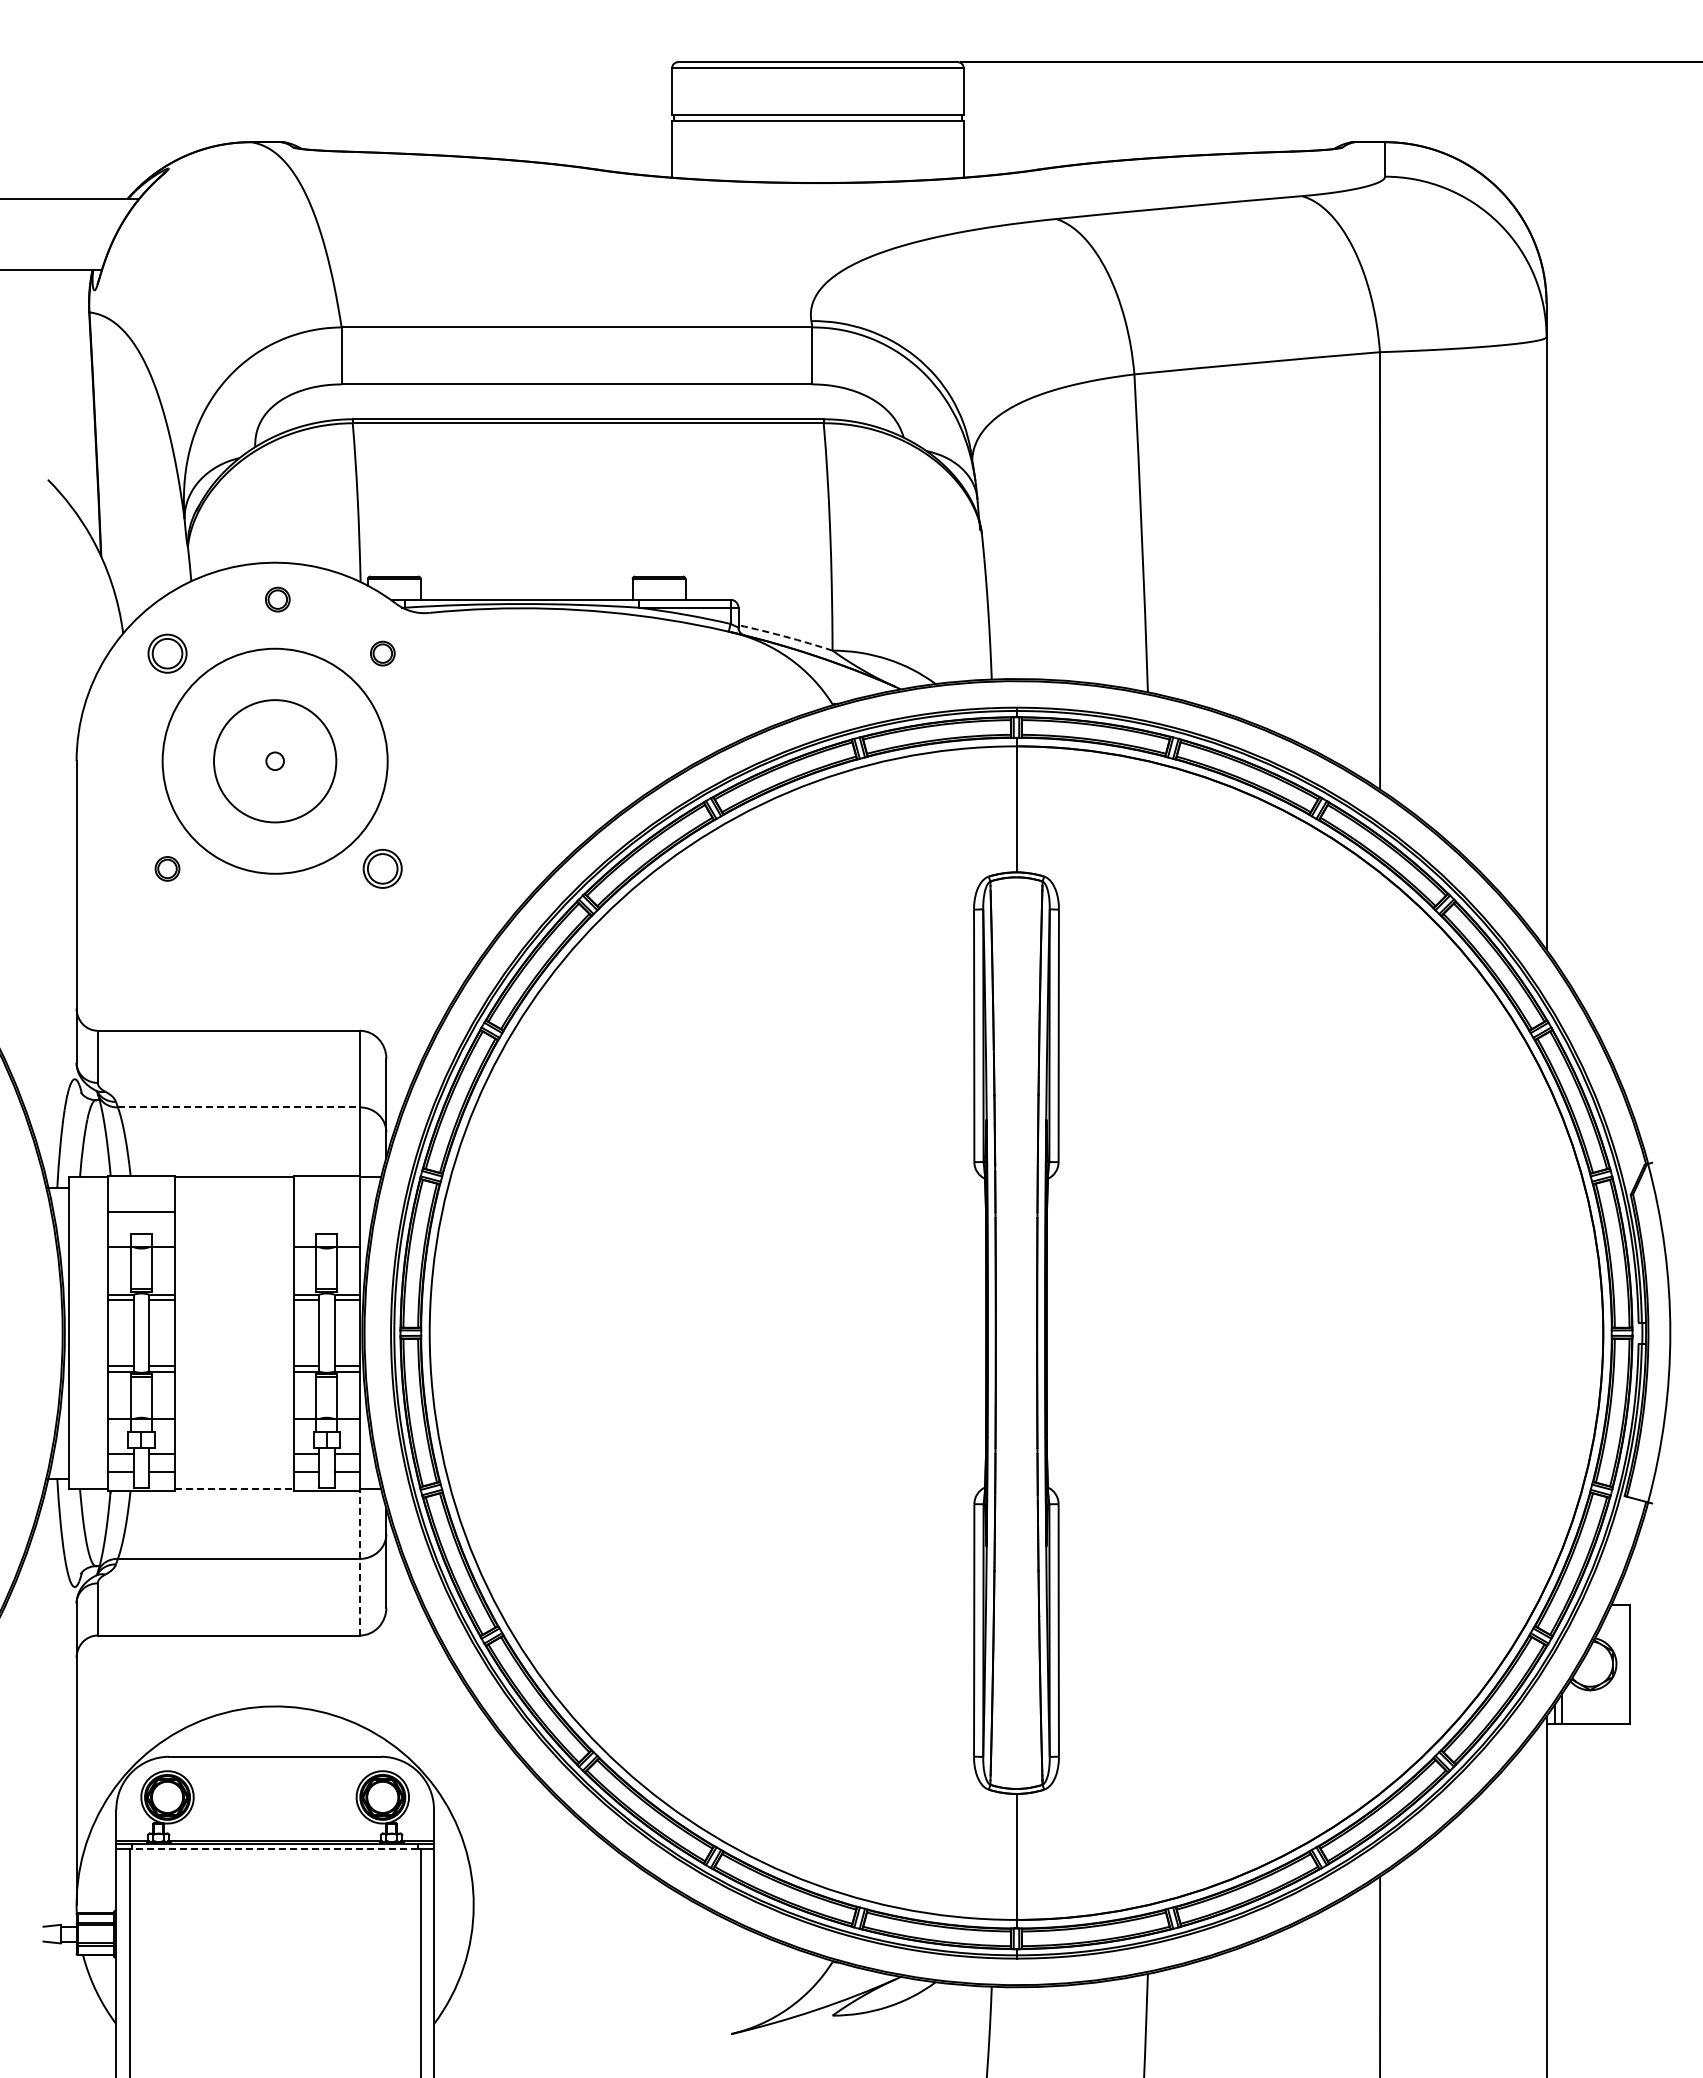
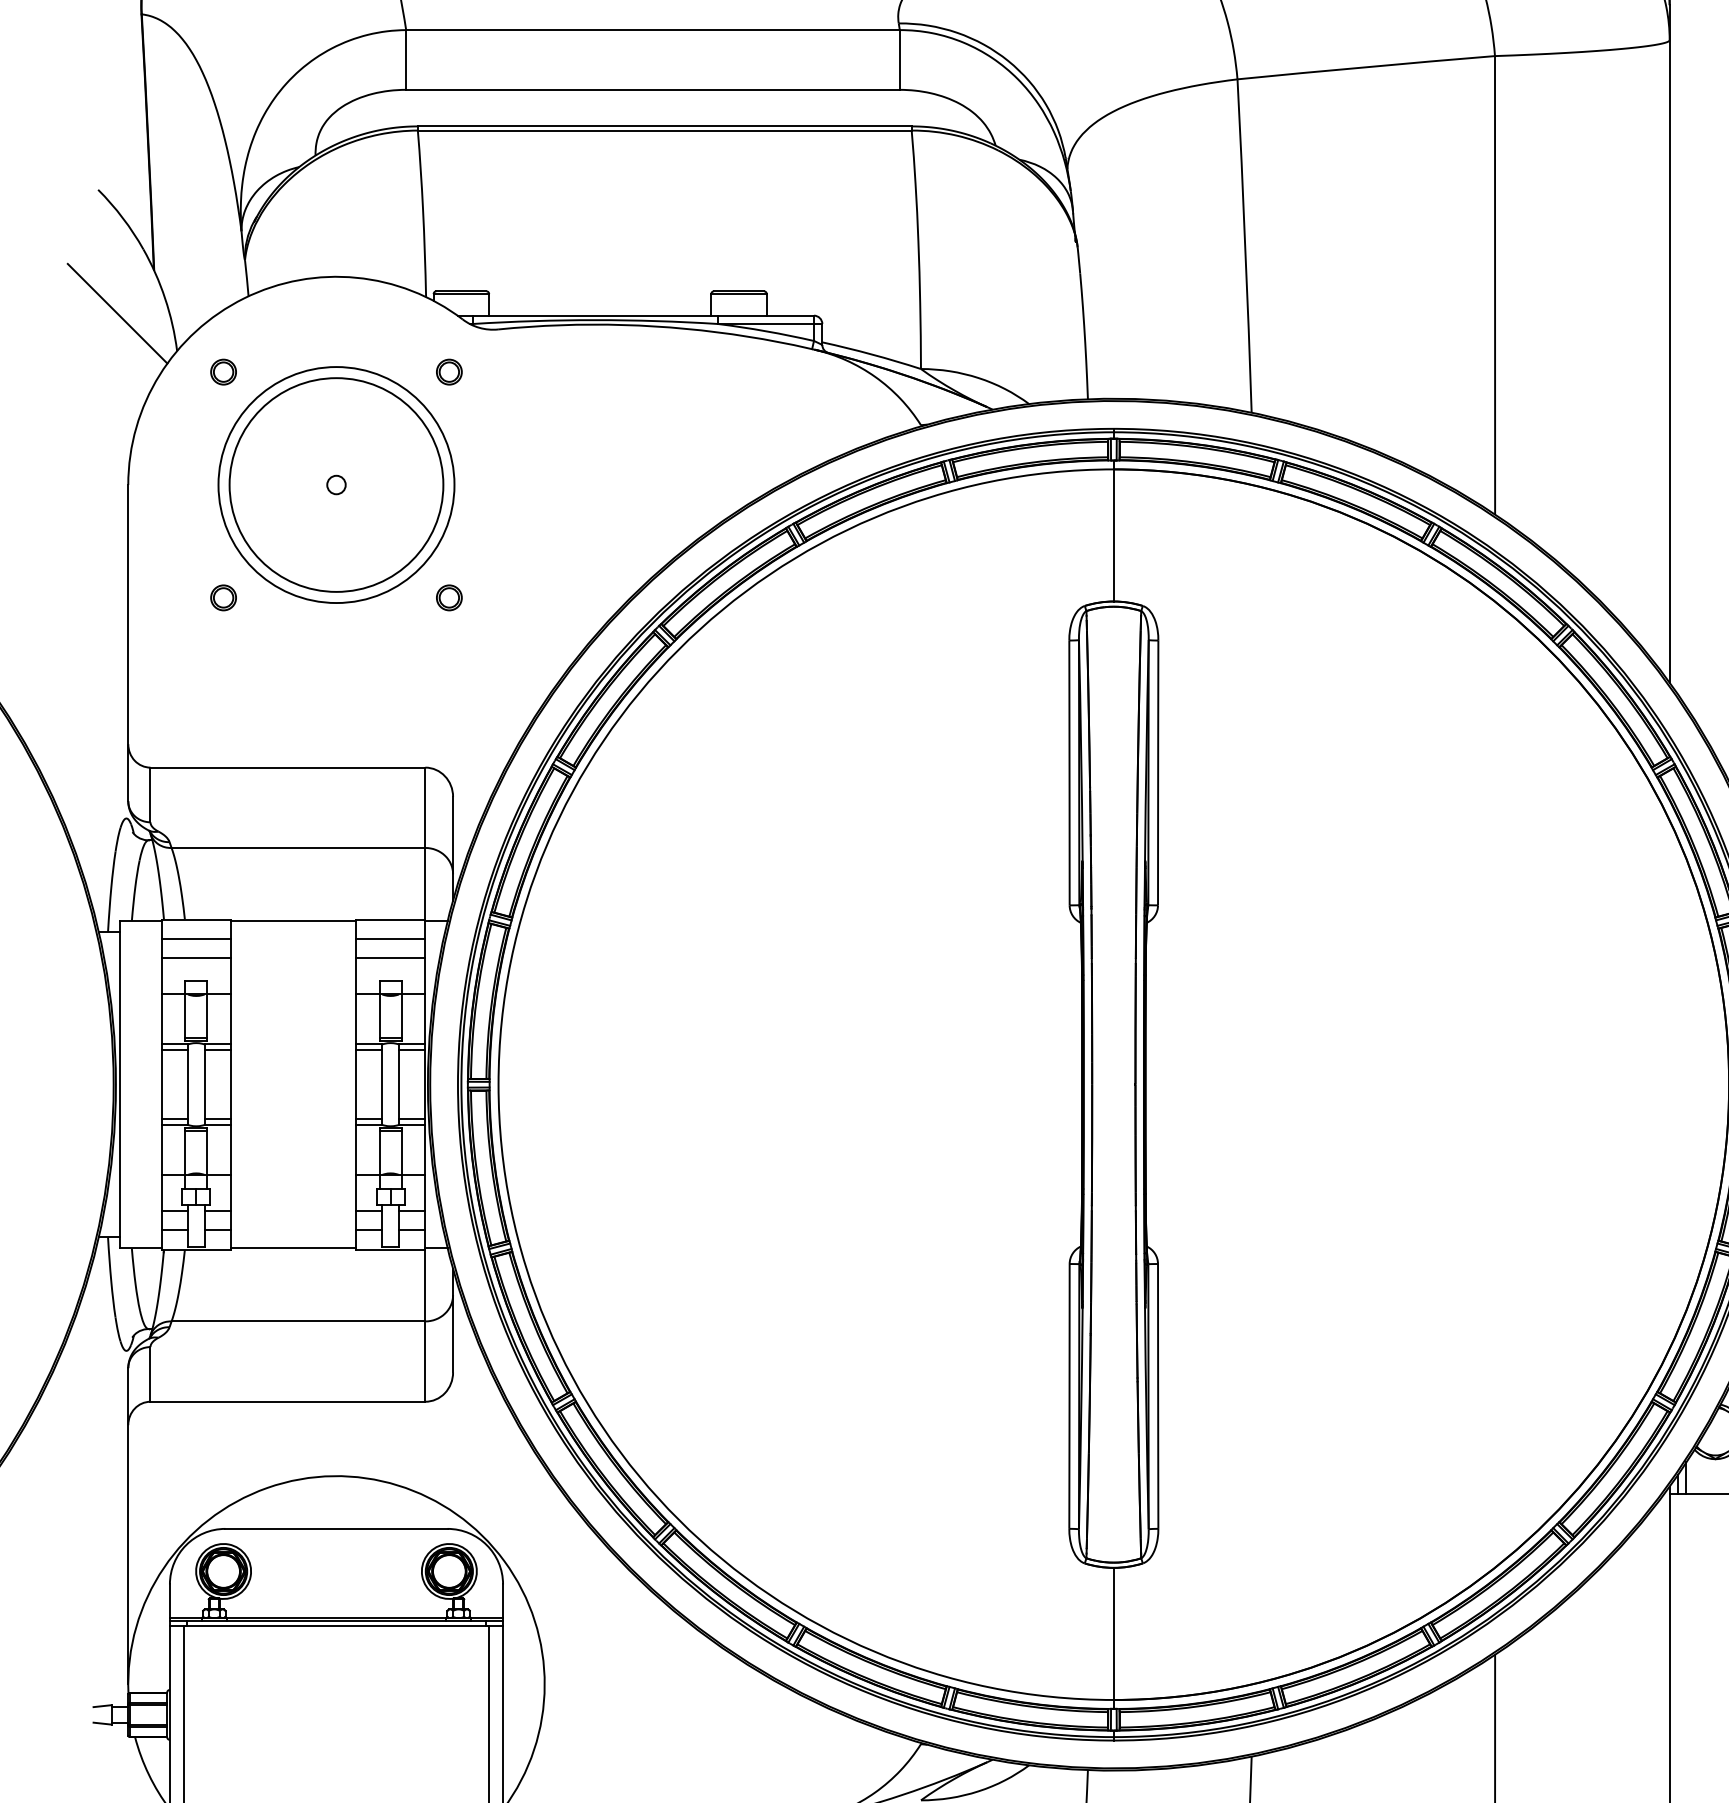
line: (65, 597) -> (116, 313), added
part: (277, 599) -> (338, 315), removed
arc: (785, 636) -> (871, 354), dashed -> solid
part: (167, 653) -> (223, 372), size x0.62
circle: (275, 761) -> (336, 485), size x1.67
part: (382, 868) -> (449, 597), size x0.62
line: (238, 1107) -> (298, 848), dashed -> solid
line: (141, 1194) -> (196, 939), added
line: (326, 1194) -> (390, 939), added
line: (326, 1212) -> (390, 958), added
line: (234, 1489) -> (293, 1248), dashed -> solid
line: (359, 1562) -> (424, 1325), dashed -> solid
line: (275, 1849) -> (336, 1626), dashed -> solid

